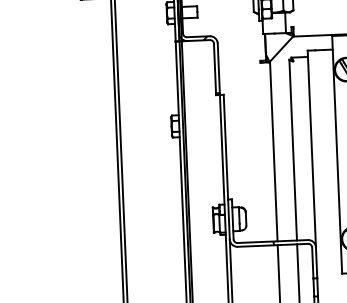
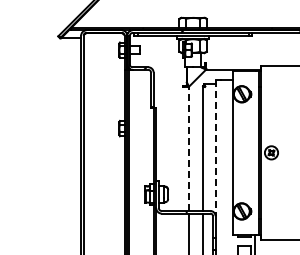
line: (311, 149) -> (215, 148), solid -> dashed
line: (274, 151) -> (189, 148), solid -> dashed

